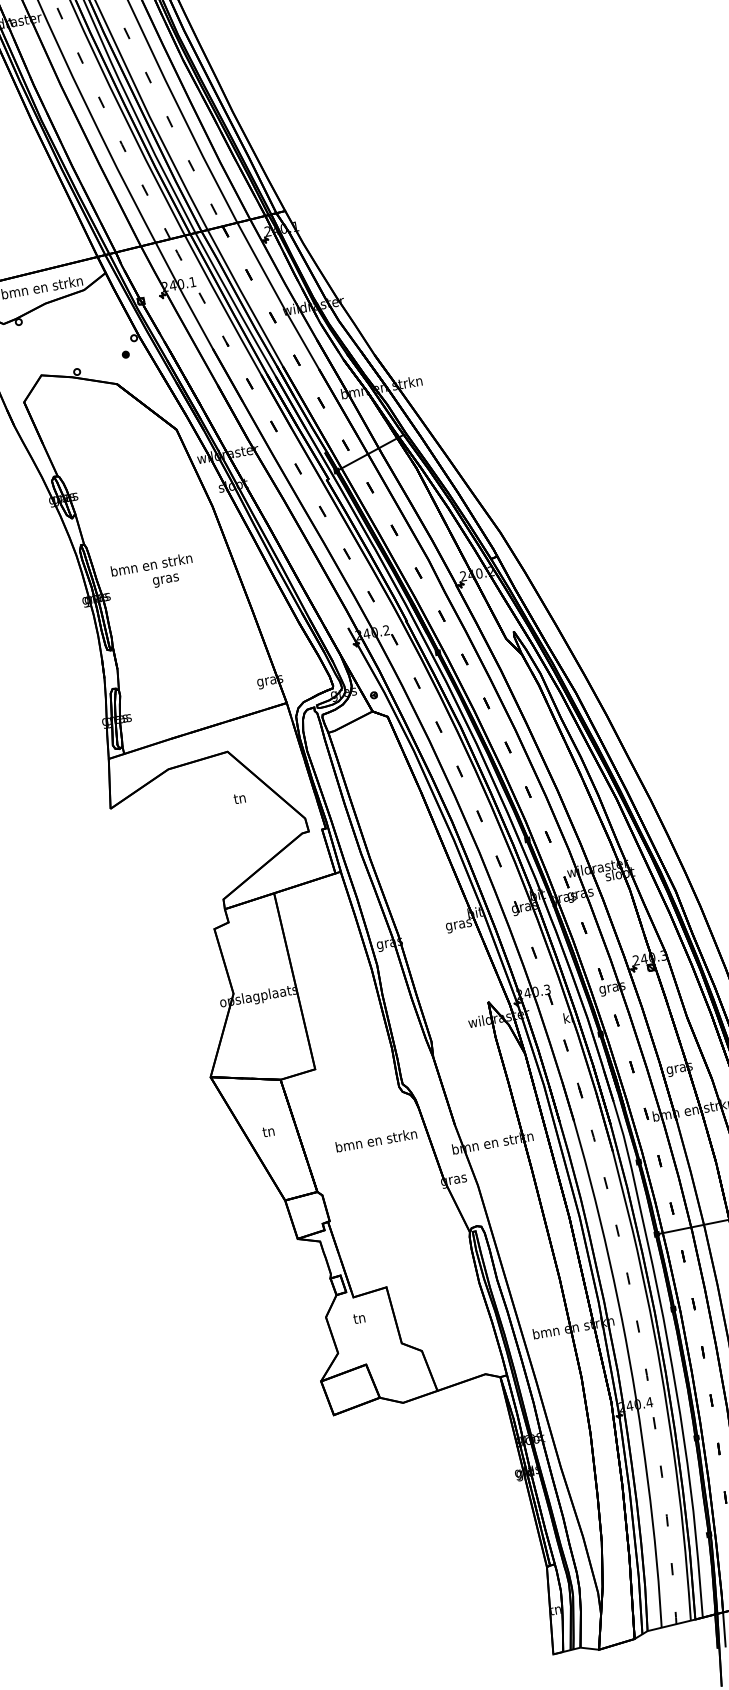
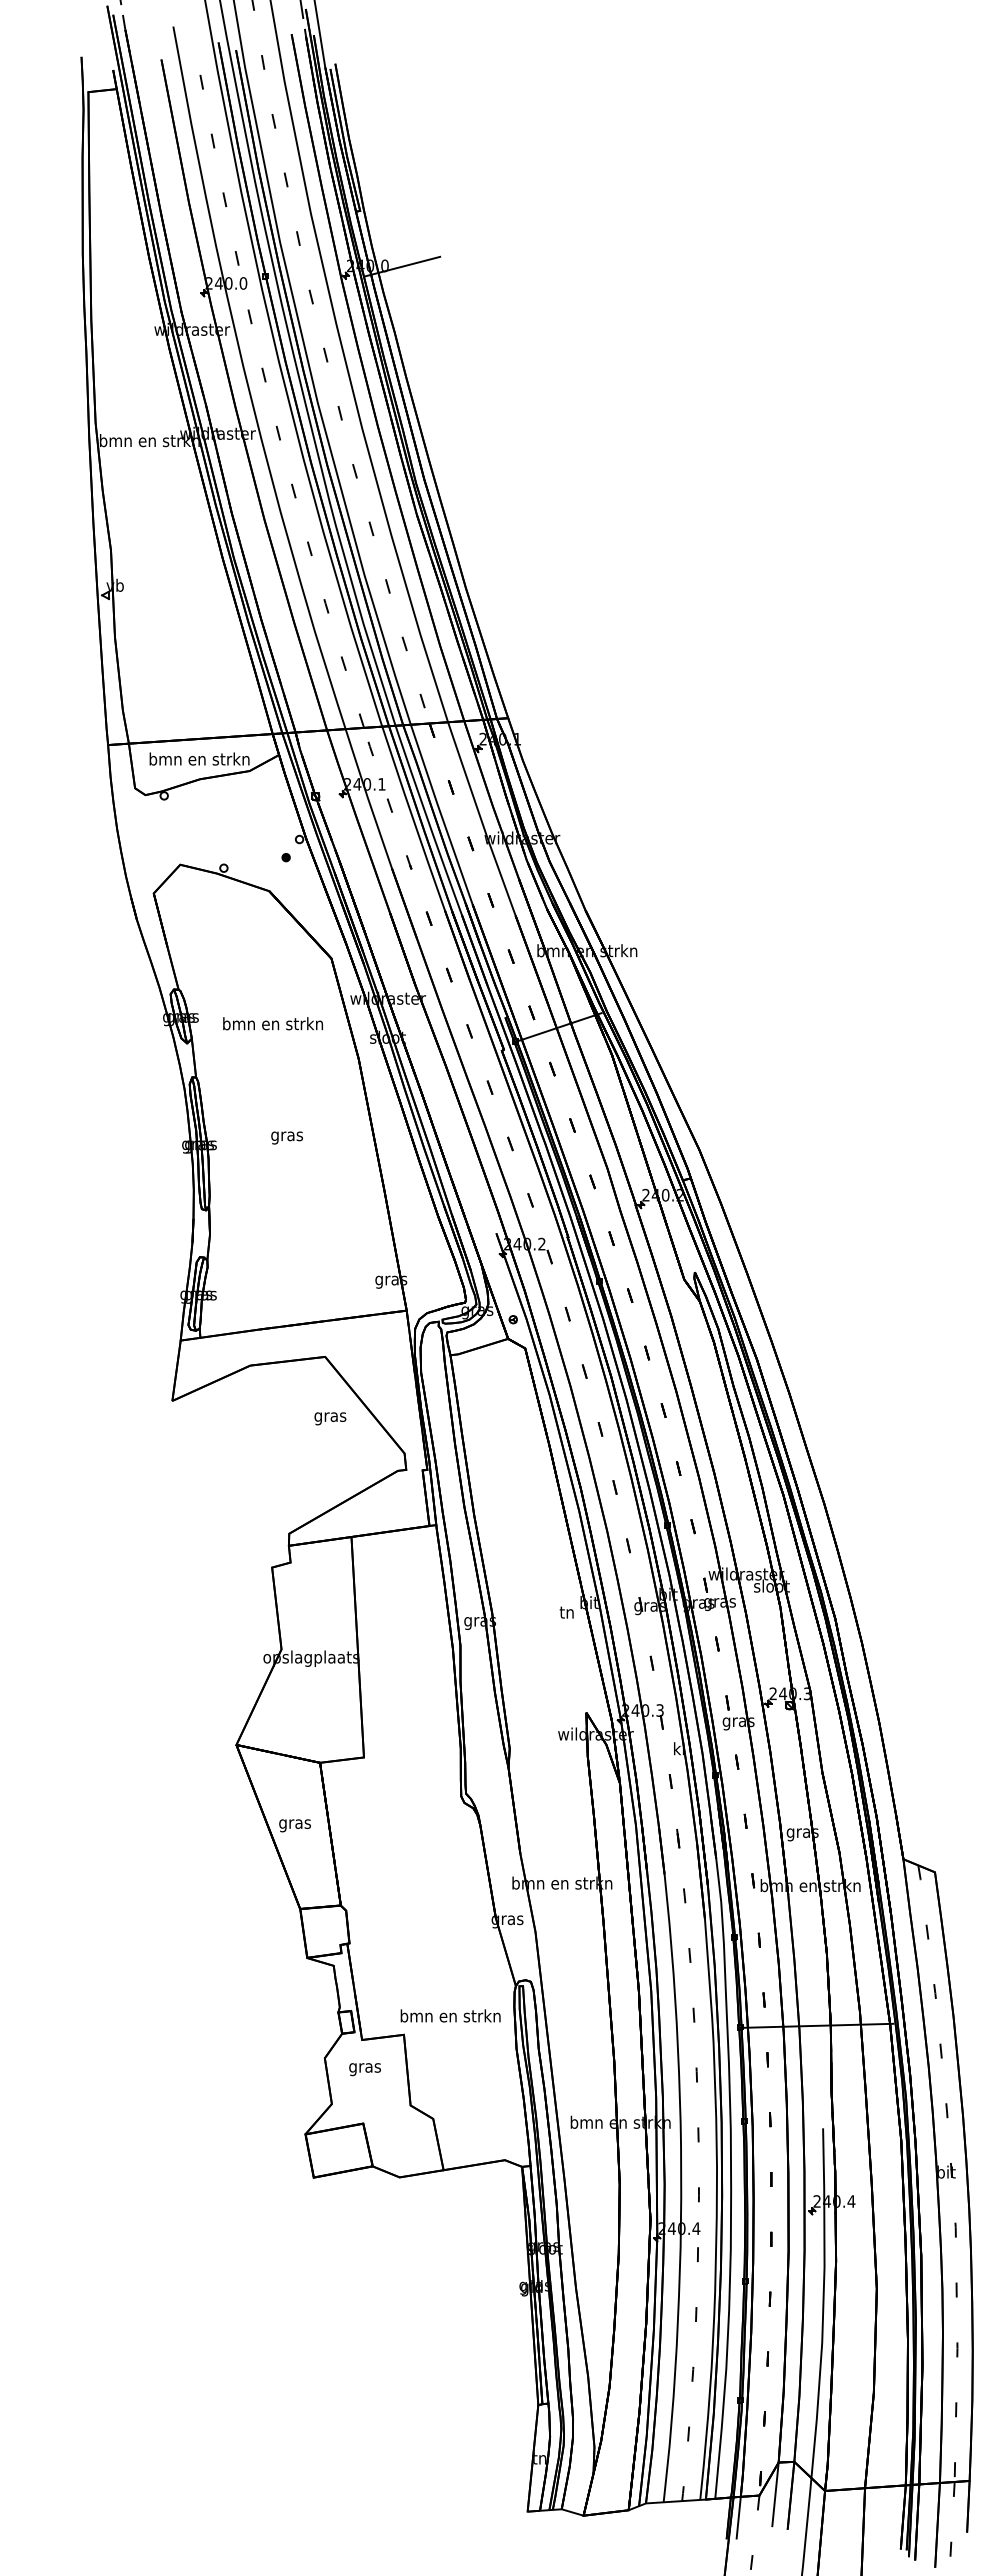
text: (151, 564) -> (272, 1023), moved
text: (240, 799) -> (330, 1417), tn -> gras
text: (459, 925) -> (567, 1614), gras -> tn
text: (268, 1133) -> (294, 1824), tn -> gras
text: (376, 1140) -> (450, 2015), moved
text: (359, 1320) -> (364, 2068), tn -> gras

